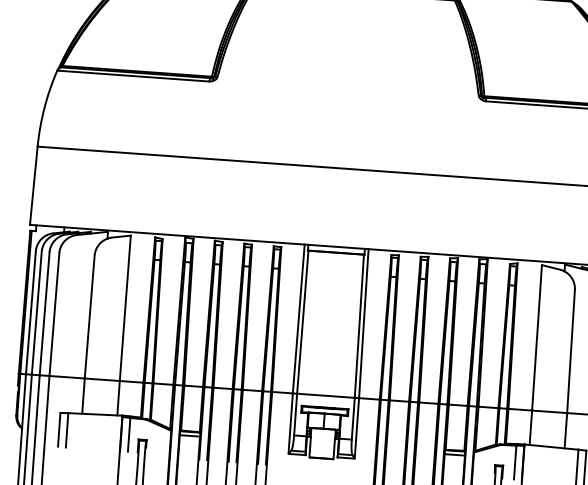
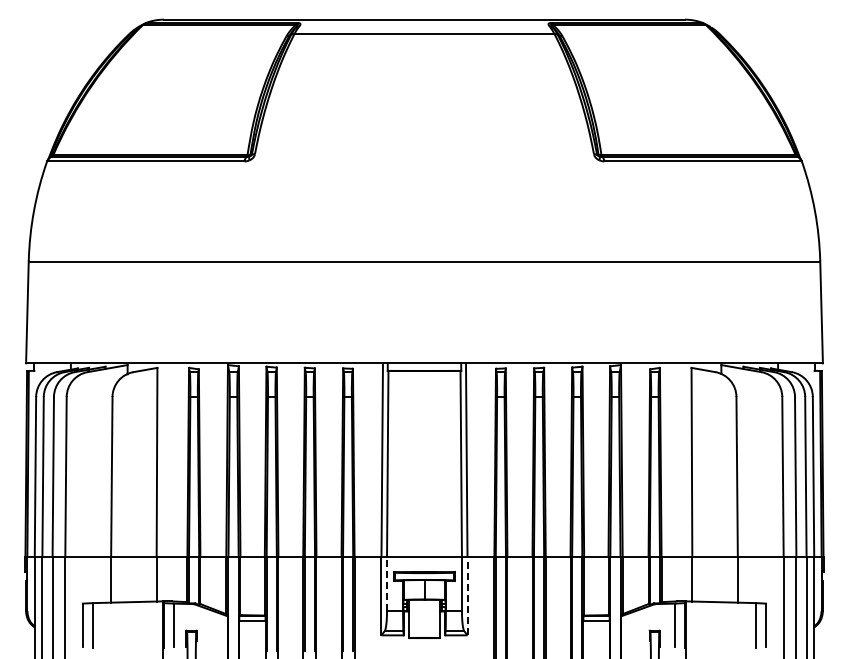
line: (296, 414) -> (387, 583), solid -> dashed
line: (356, 427) -> (467, 595), solid -> dashed

